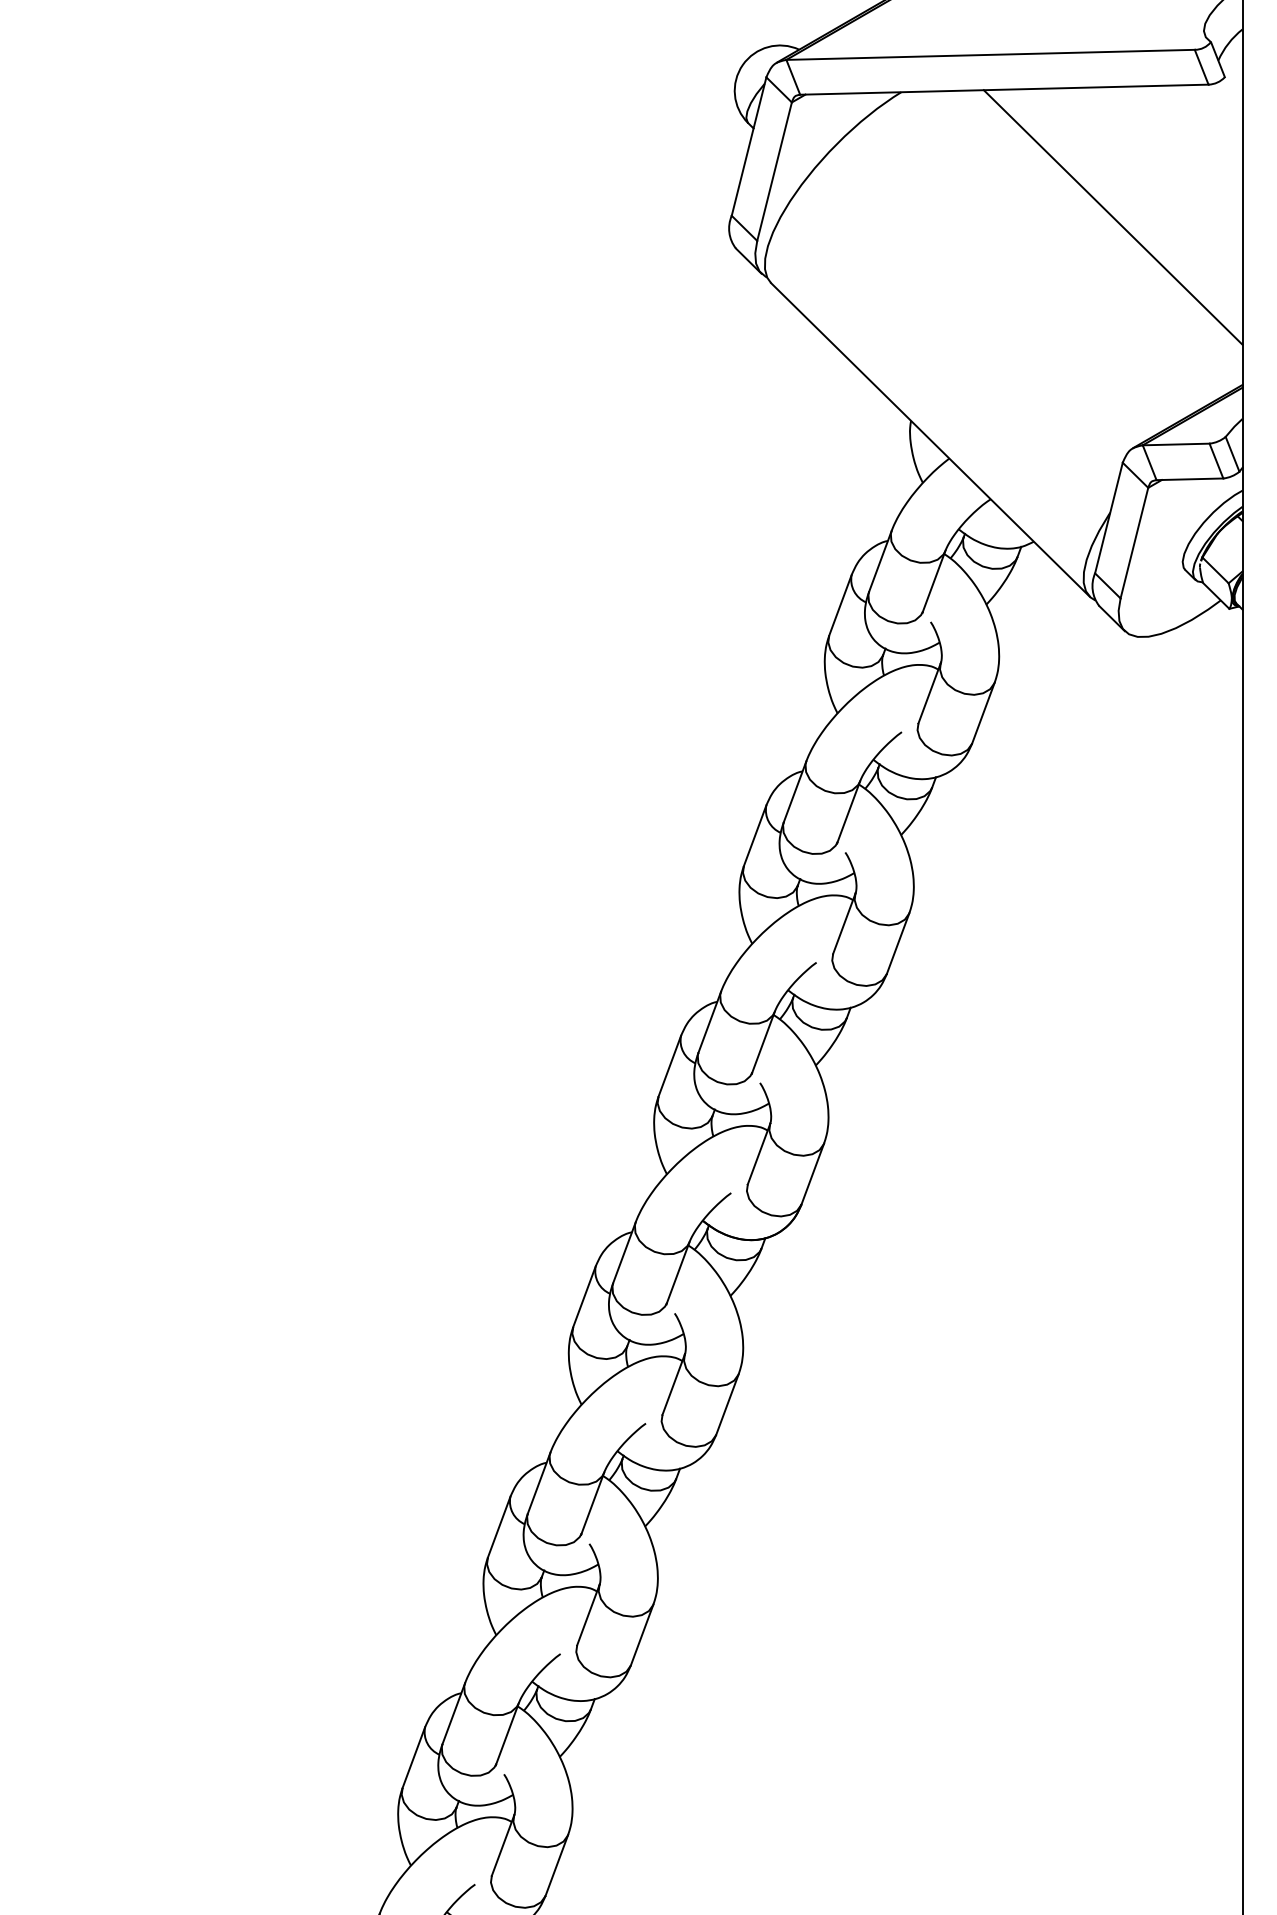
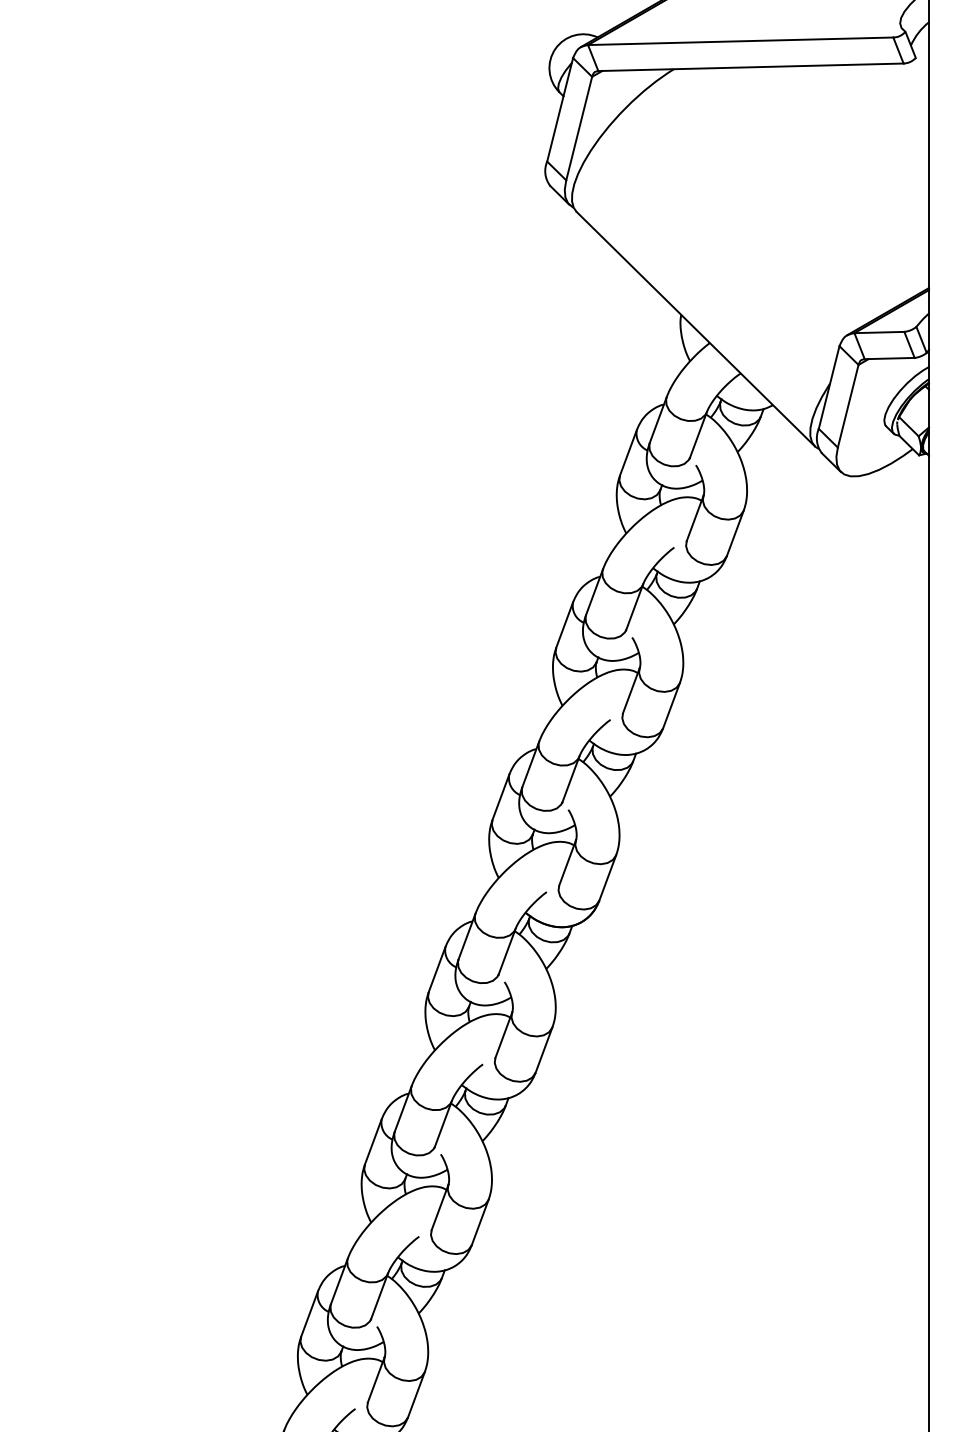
line: (1112, 217) -> (831, 162), removed

